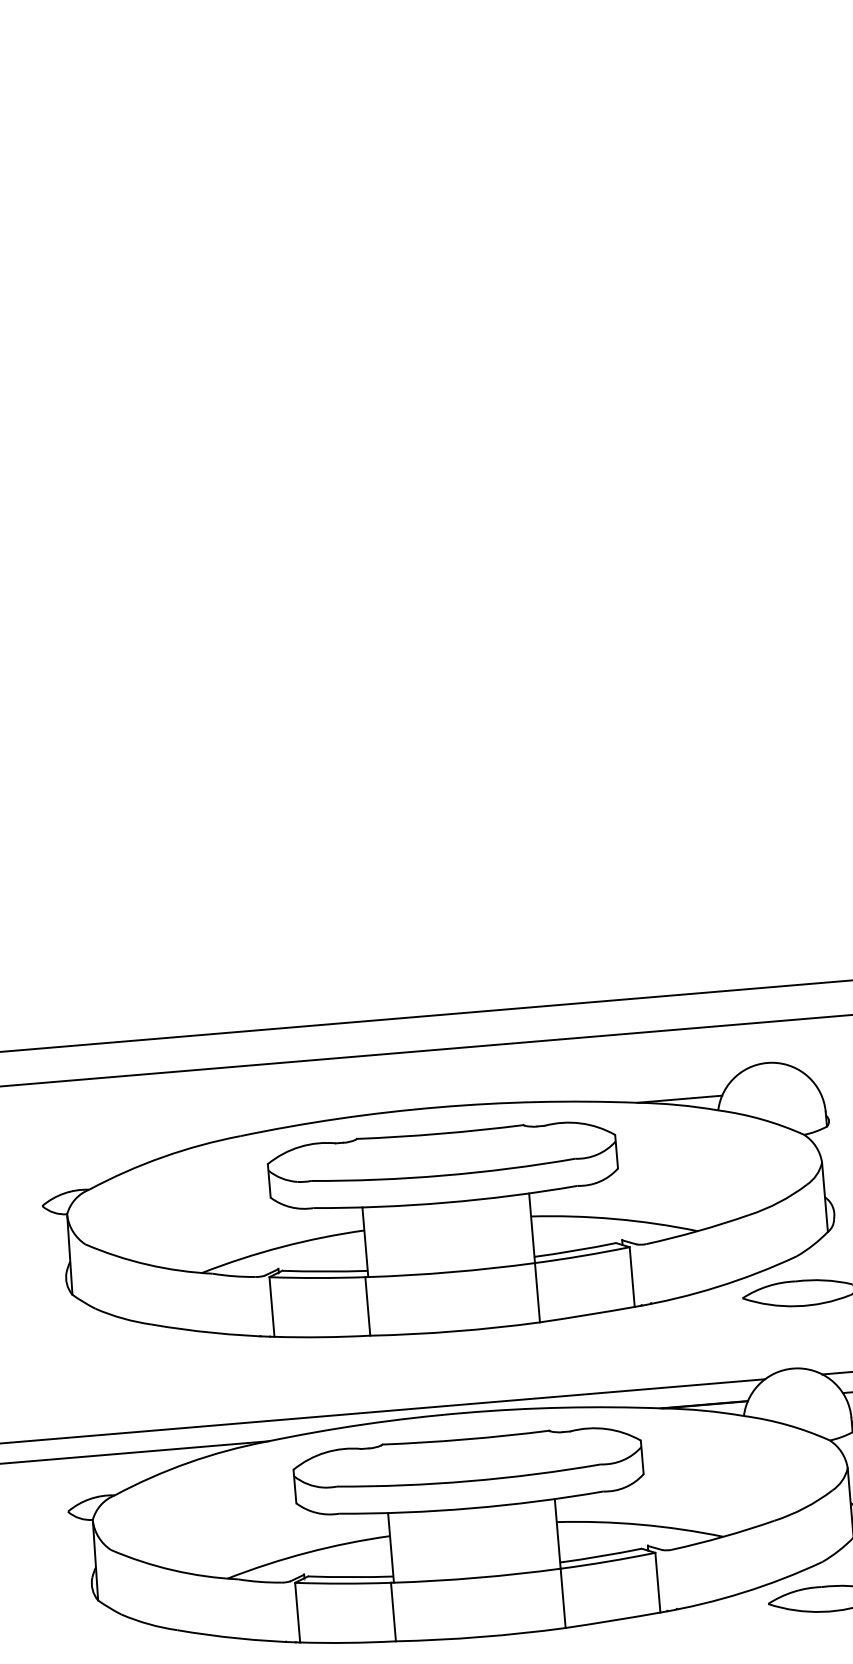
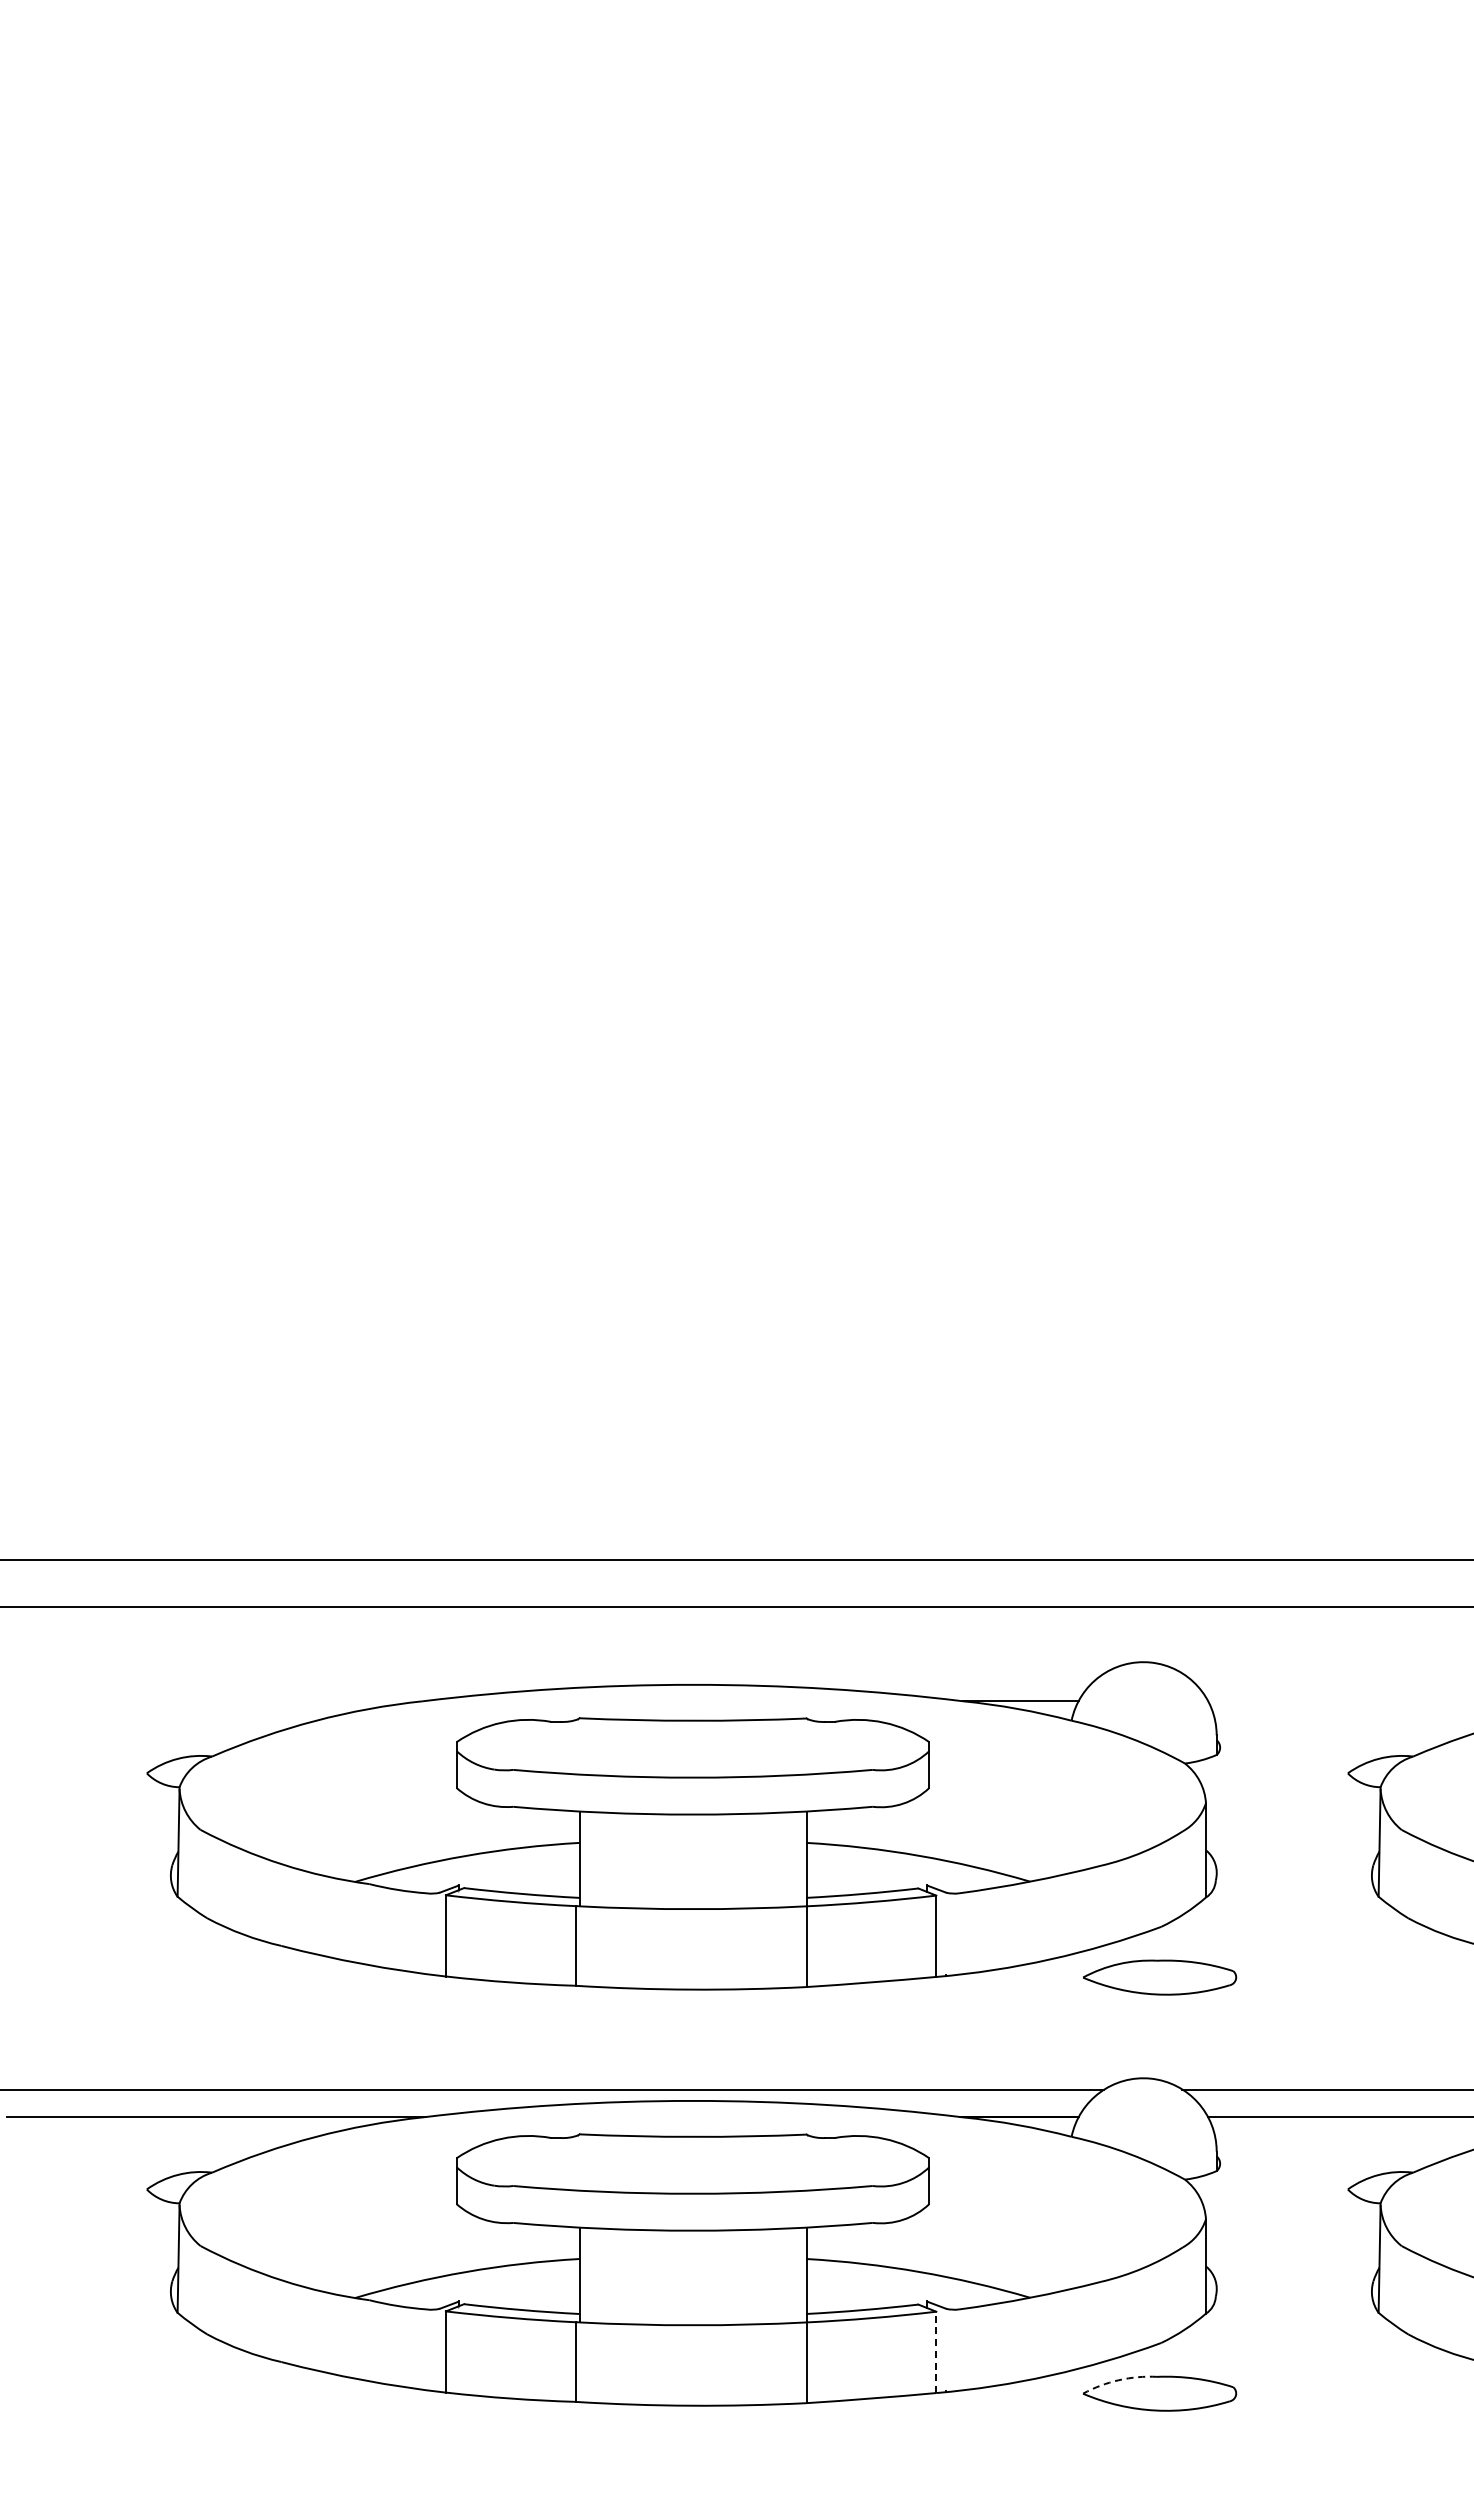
line: (658, 1582) -> (936, 2352), solid -> dashed
arc: (793, 1592) -> (1118, 2380), solid -> dashed

